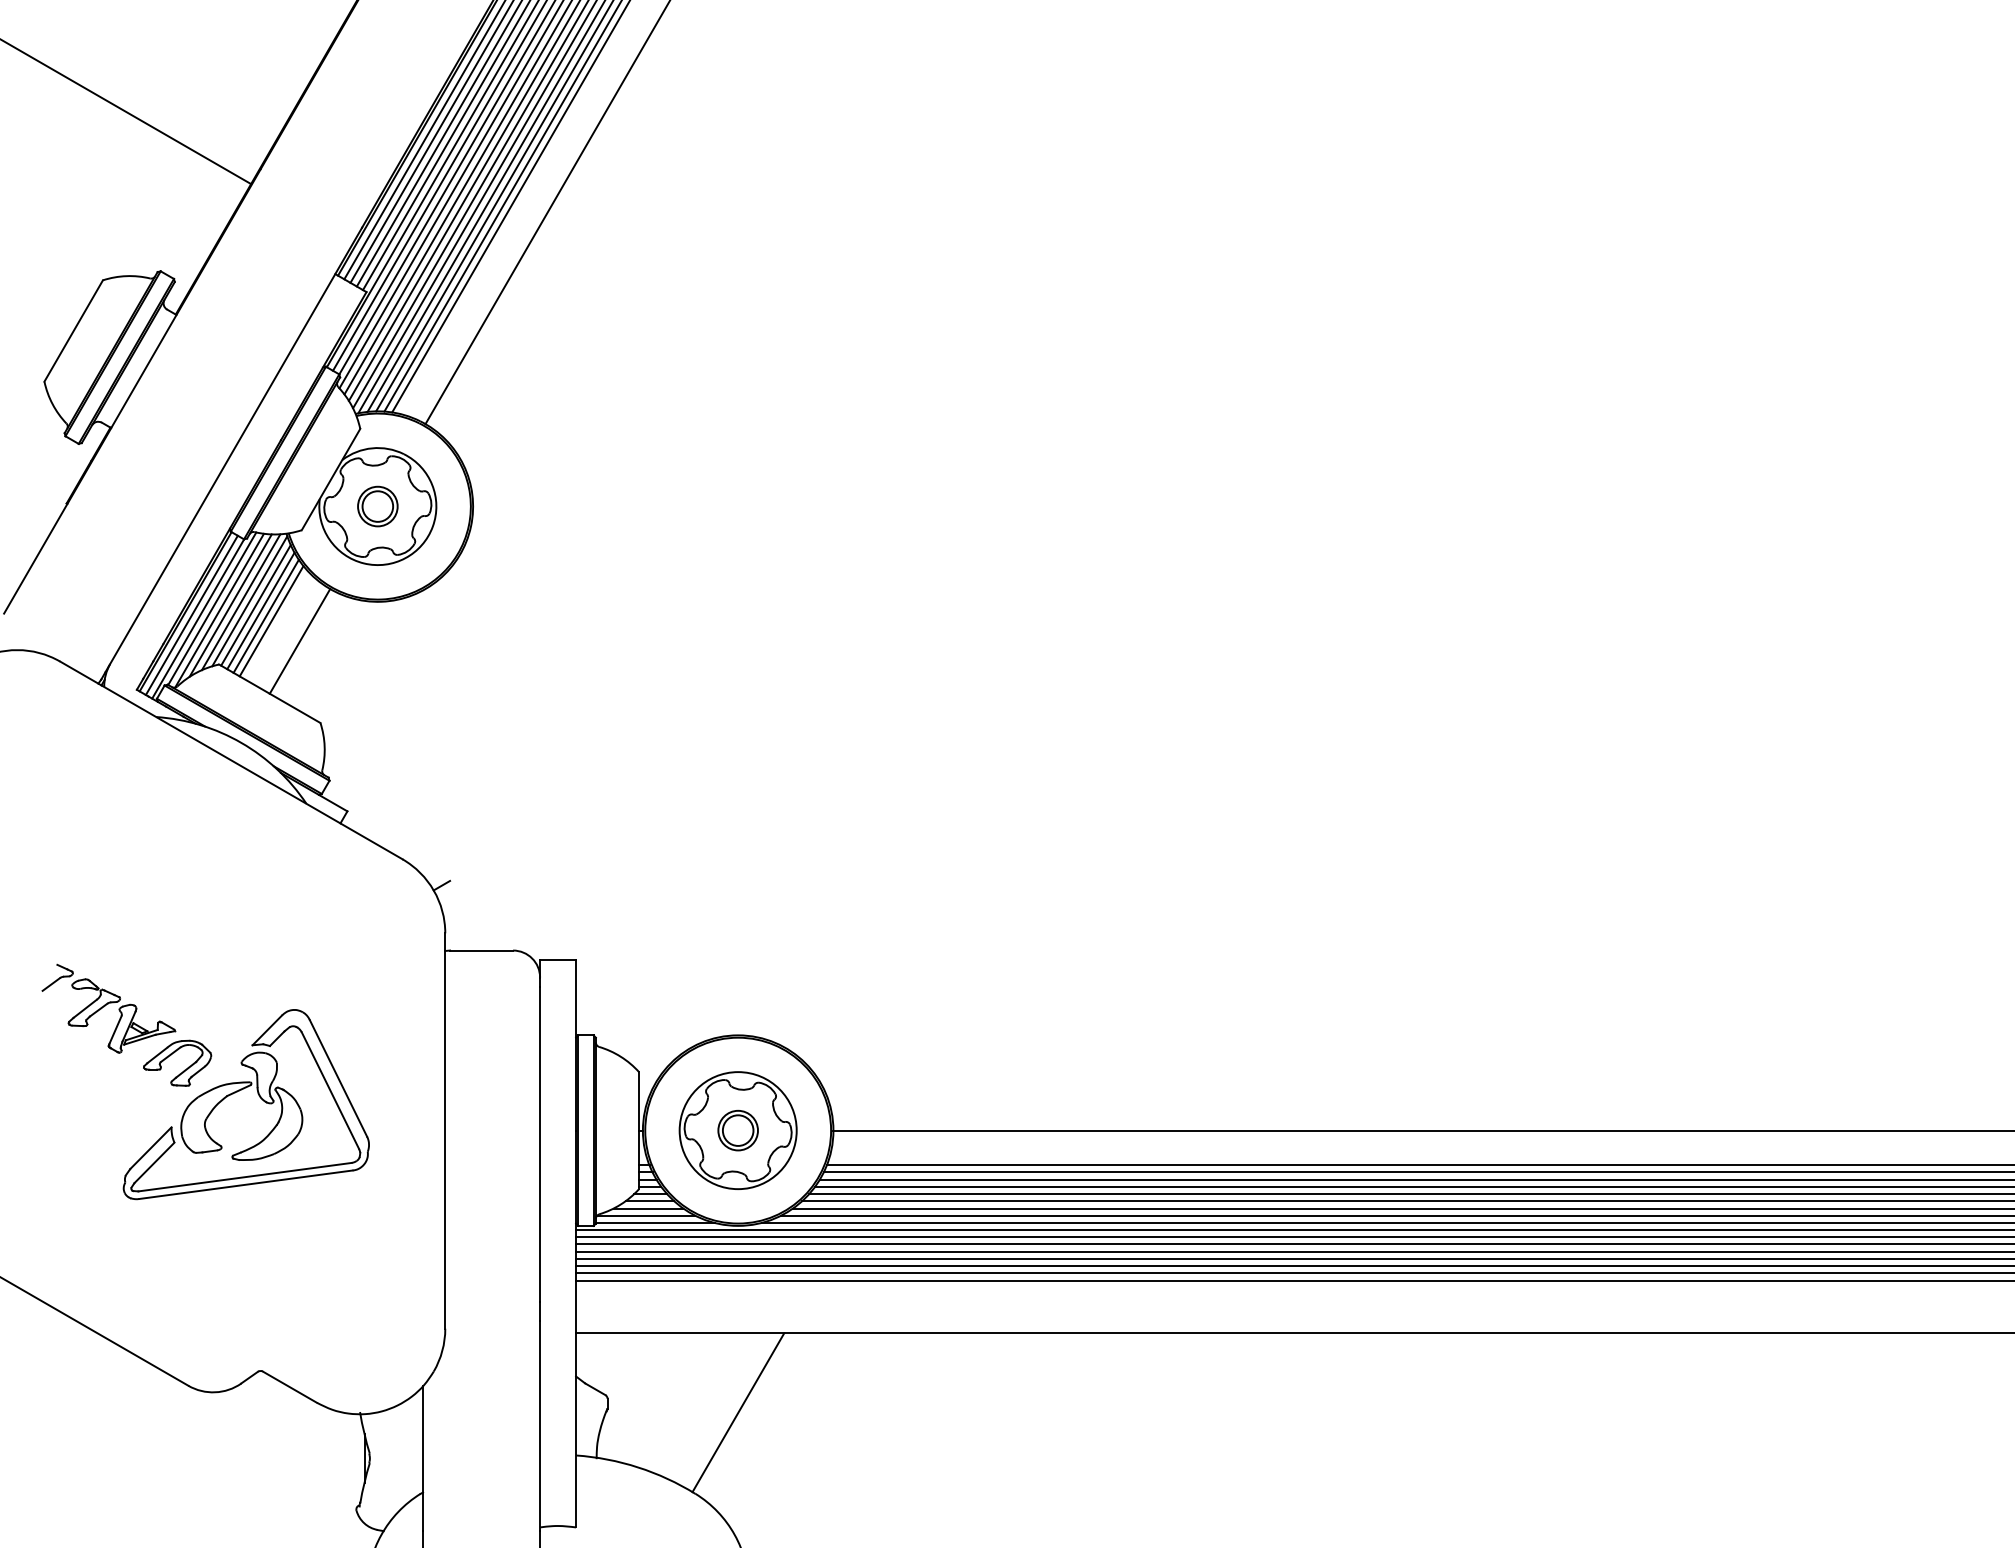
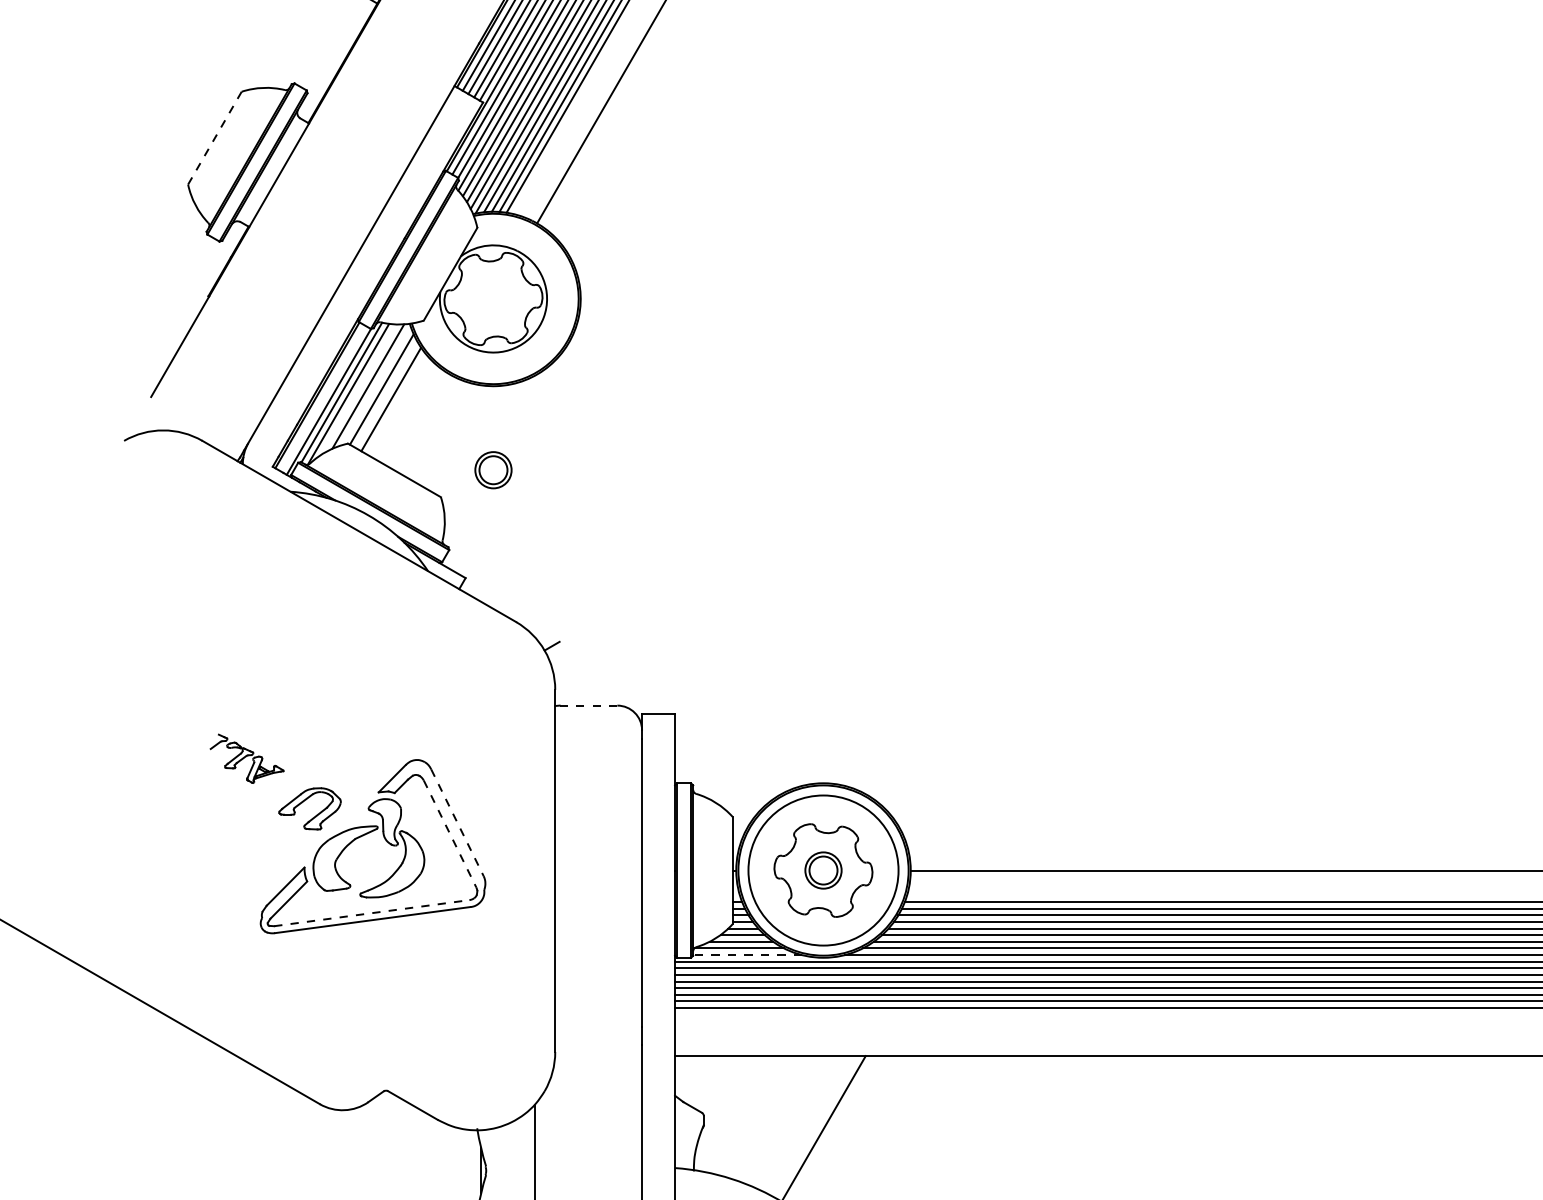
line: (73, 331) -> (214, 138), solid -> dashed
part: (377, 506) -> (493, 470), moved
line: (249, 601) -> (375, 385), removed
line: (230, 605) -> (358, 389), removed
line: (260, 610) -> (385, 394), removed
line: (191, 615) -> (322, 398), removed
line: (271, 621) -> (396, 404), removed
line: (299, 641) -> (421, 422), removed
line: (481, 950) -> (588, 705), solid -> dashed
part: (108, 1008) -> (246, 758), size x0.6
line: (338, 1078) -> (457, 822), solid -> dashed
line: (330, 1090) -> (450, 833), solid -> dashed
circle: (737, 1130) -> (822, 870), size x1.4
line: (245, 1177) -> (372, 913), solid -> dashed
line: (654, 1223) -> (746, 955), solid -> dashed

